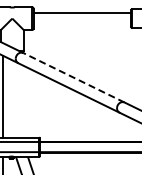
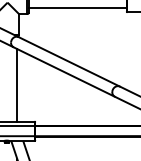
line: (82, 24) -> (77, 8), added
line: (73, 77) -> (68, 61), dashed -> solid
line: (21, 100) -> (16, 84), added

